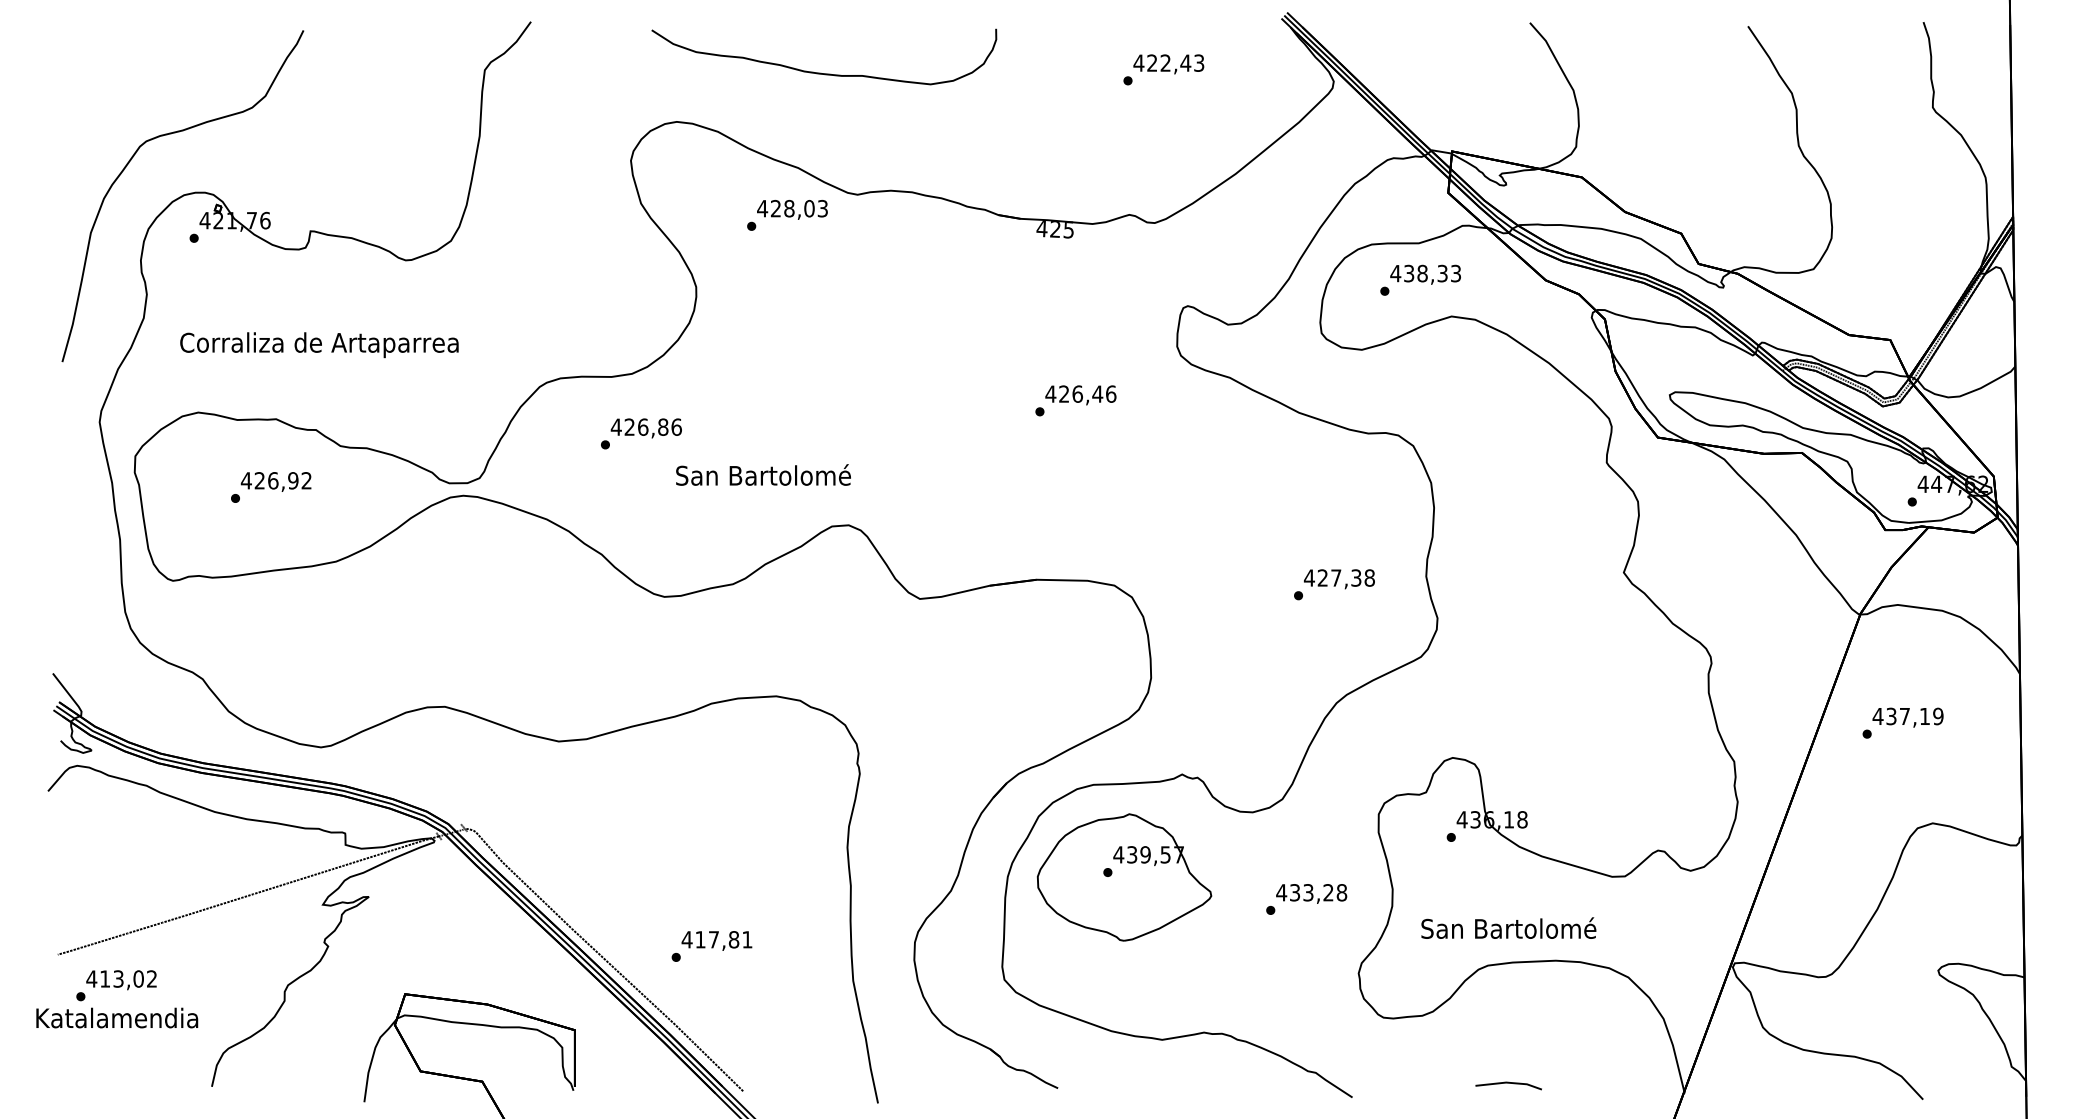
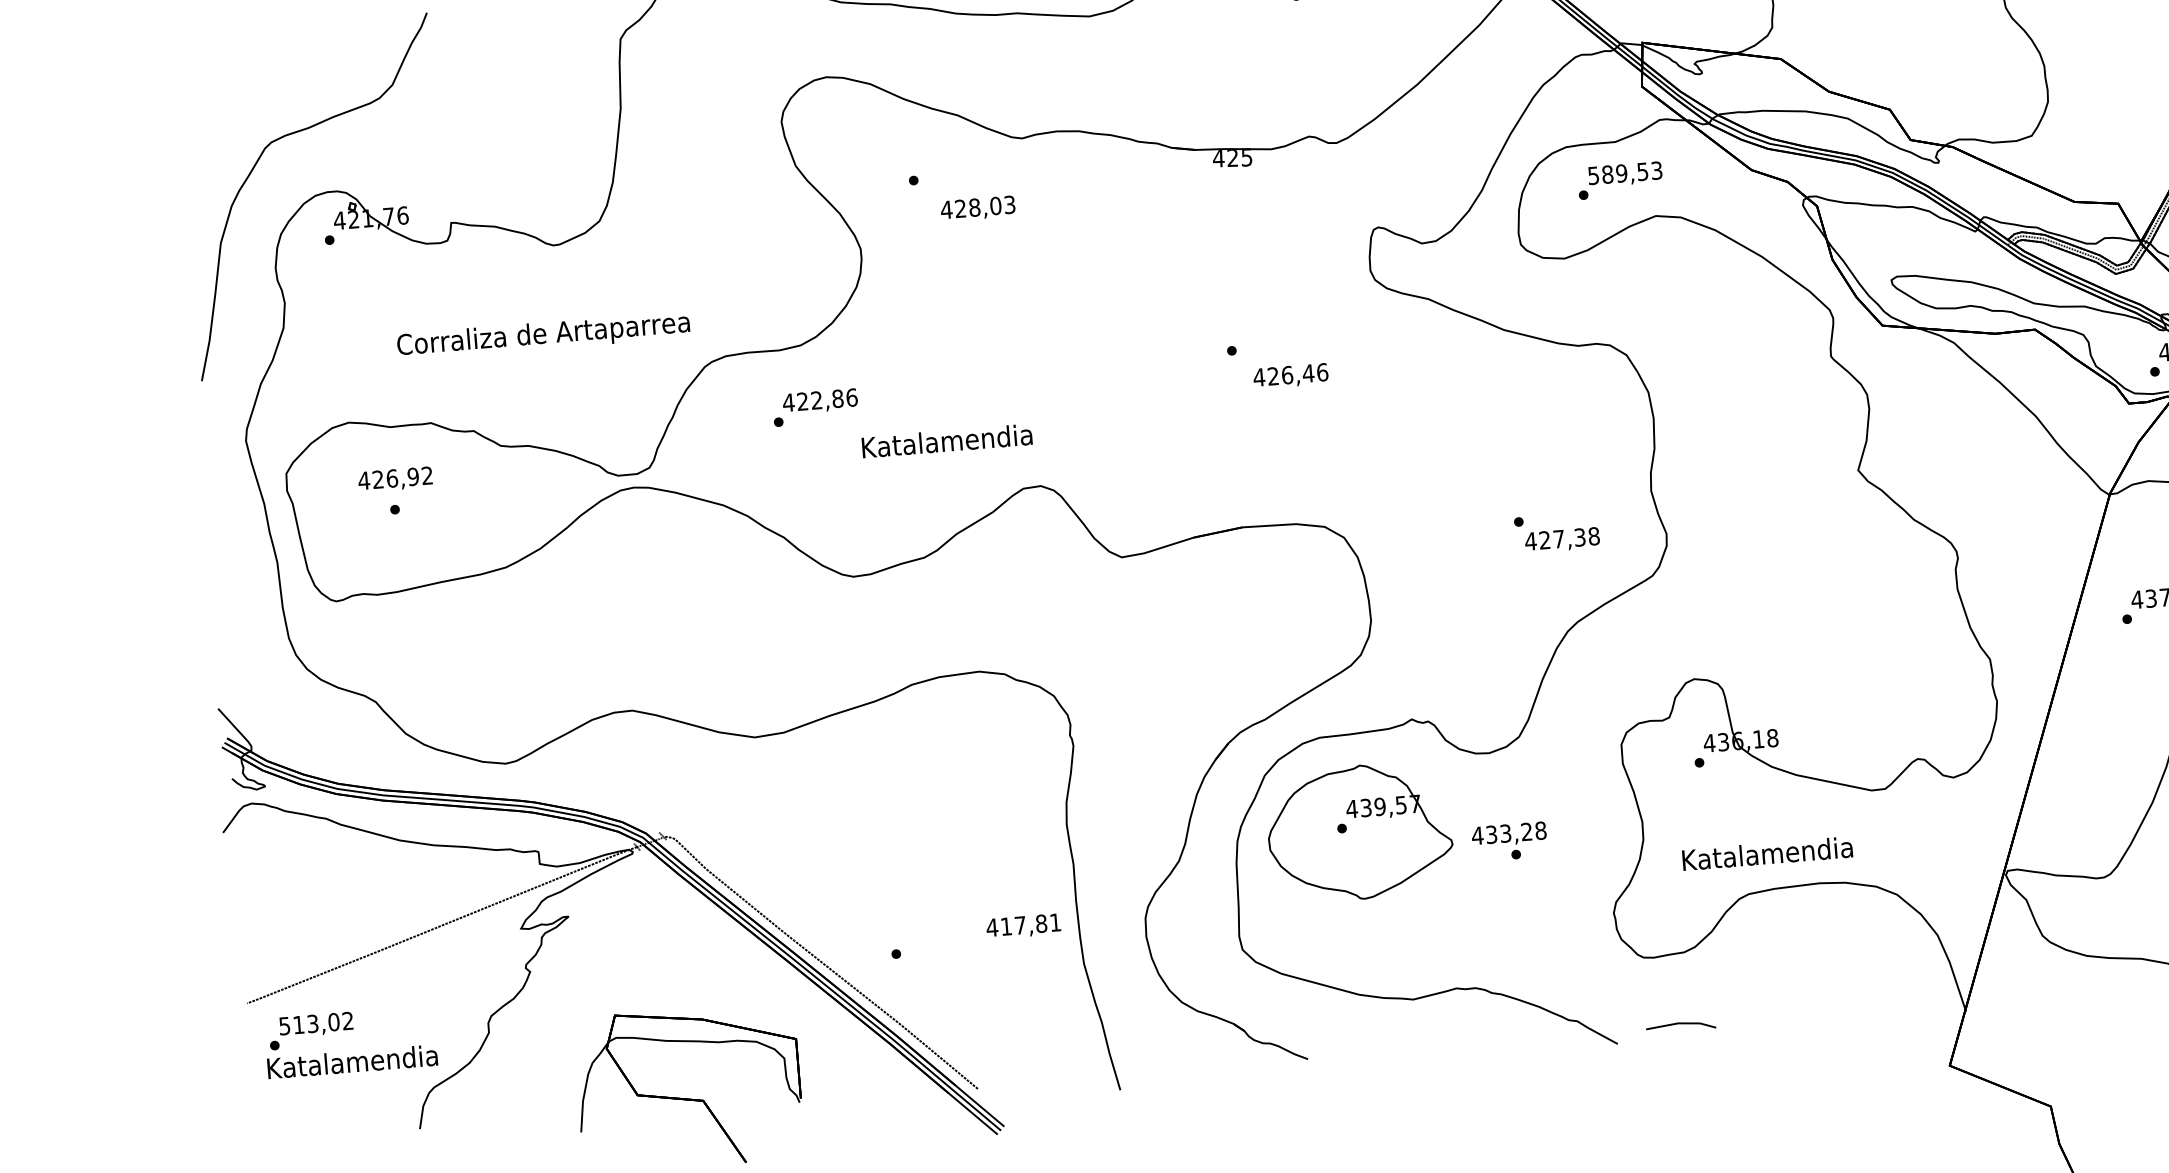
text: (792, 209) -> (978, 208), moved
text: (1418, 273) -> (1617, 173), 438,33 -> 589,53
text: (319, 345) -> (543, 336), moved
text: (1080, 395) -> (1290, 376), moved
text: (643, 426) -> (817, 399), 426,86 -> 422,86
text: (763, 474) -> (947, 439), San Bartolomé -> Katalamendia
text: (275, 481) -> (394, 479), moved
text: (1339, 579) -> (1562, 540), moved
text: (1311, 893) -> (1509, 834), moved
text: (1508, 927) -> (1767, 852), San Bartolomé -> Katalamendia
text: (716, 940) -> (1023, 926), moved
text: (91, 978) -> (284, 1025), 413,02 -> 513,02
text: (117, 1017) -> (352, 1061), moved
line: (1508, 1083) -> (1680, 1024), moved

